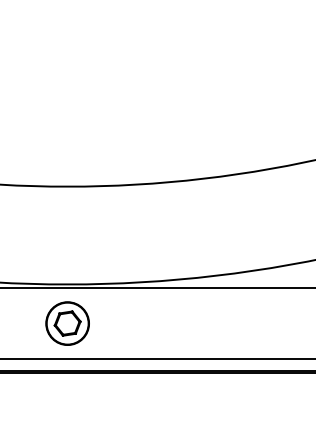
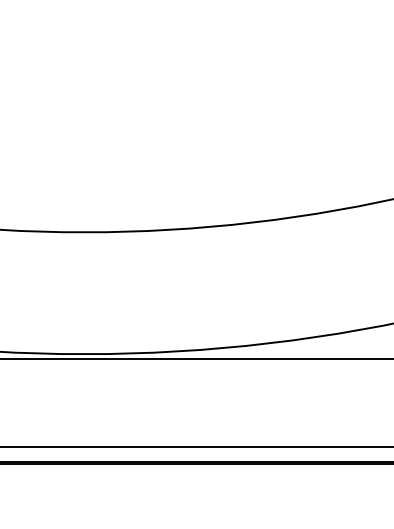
part: (67, 323) -> (84, 402), removed

